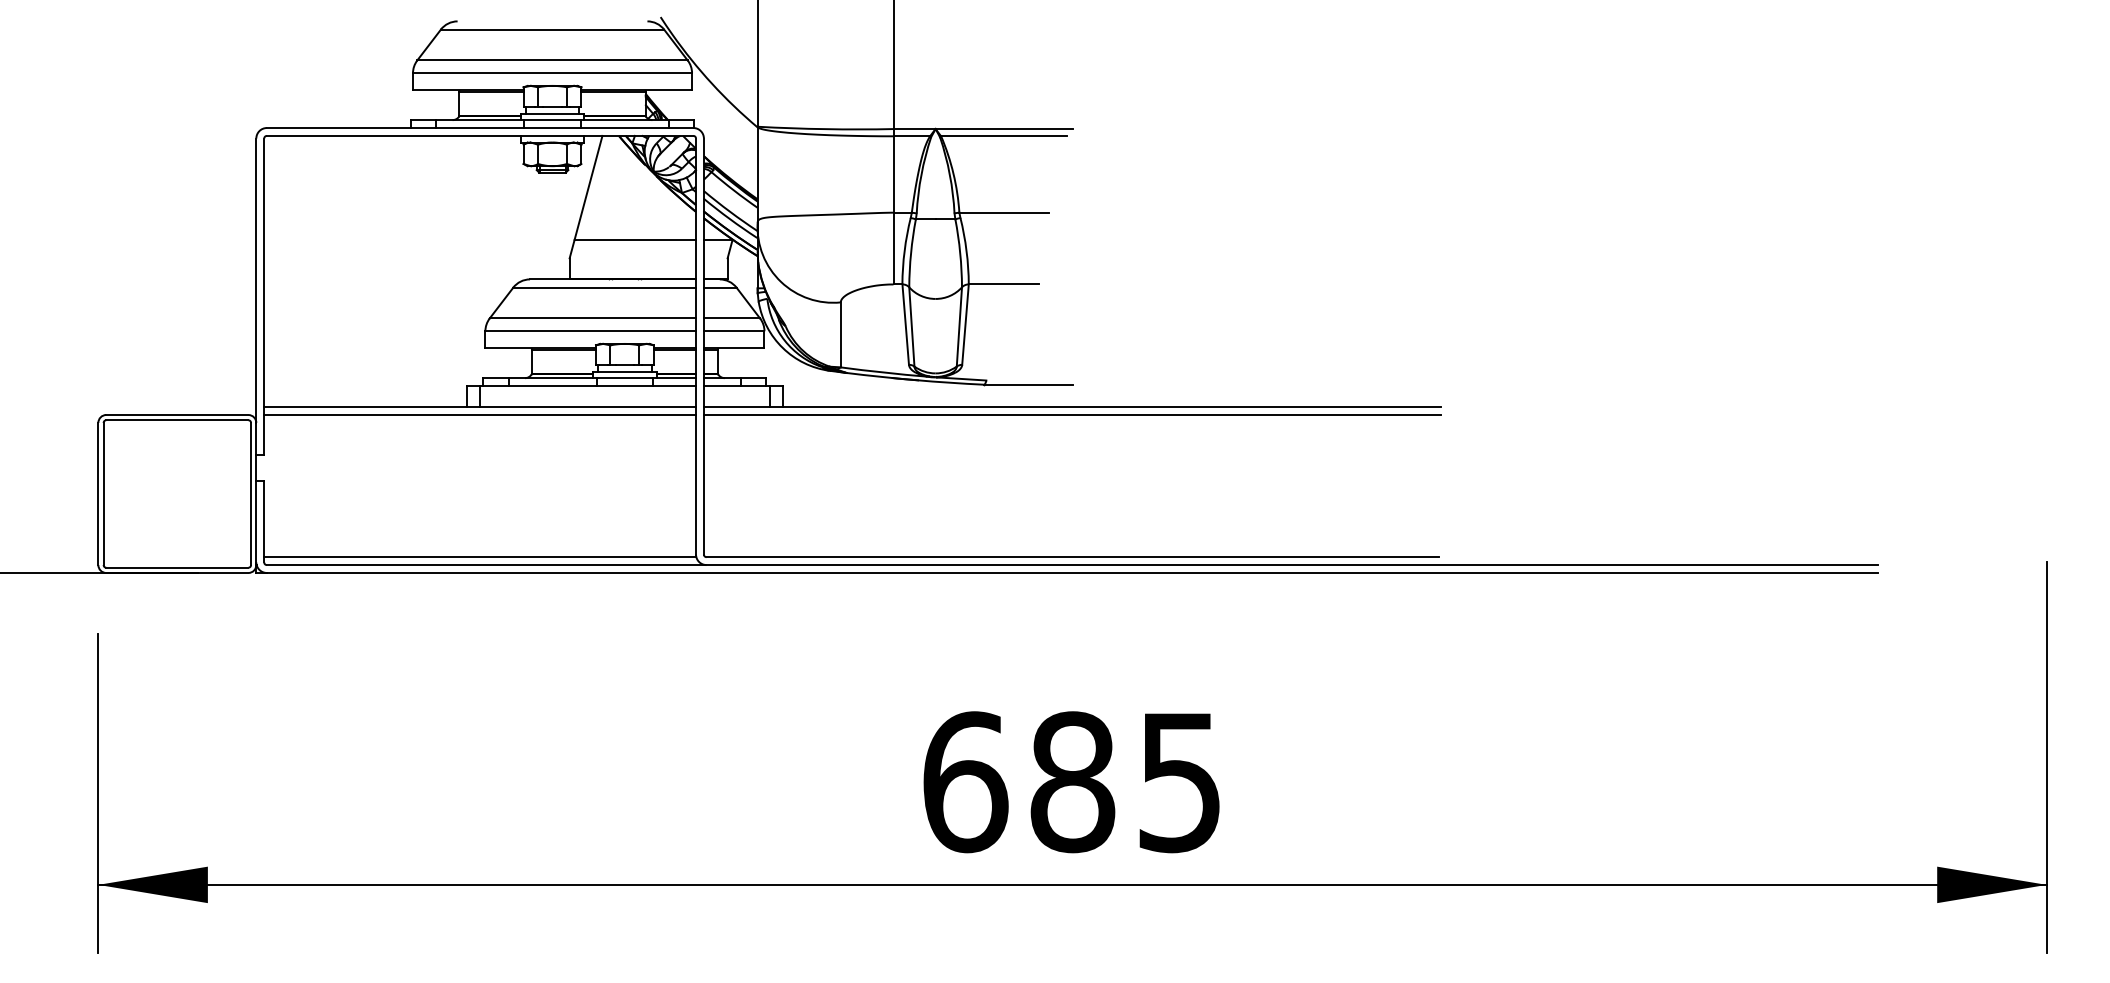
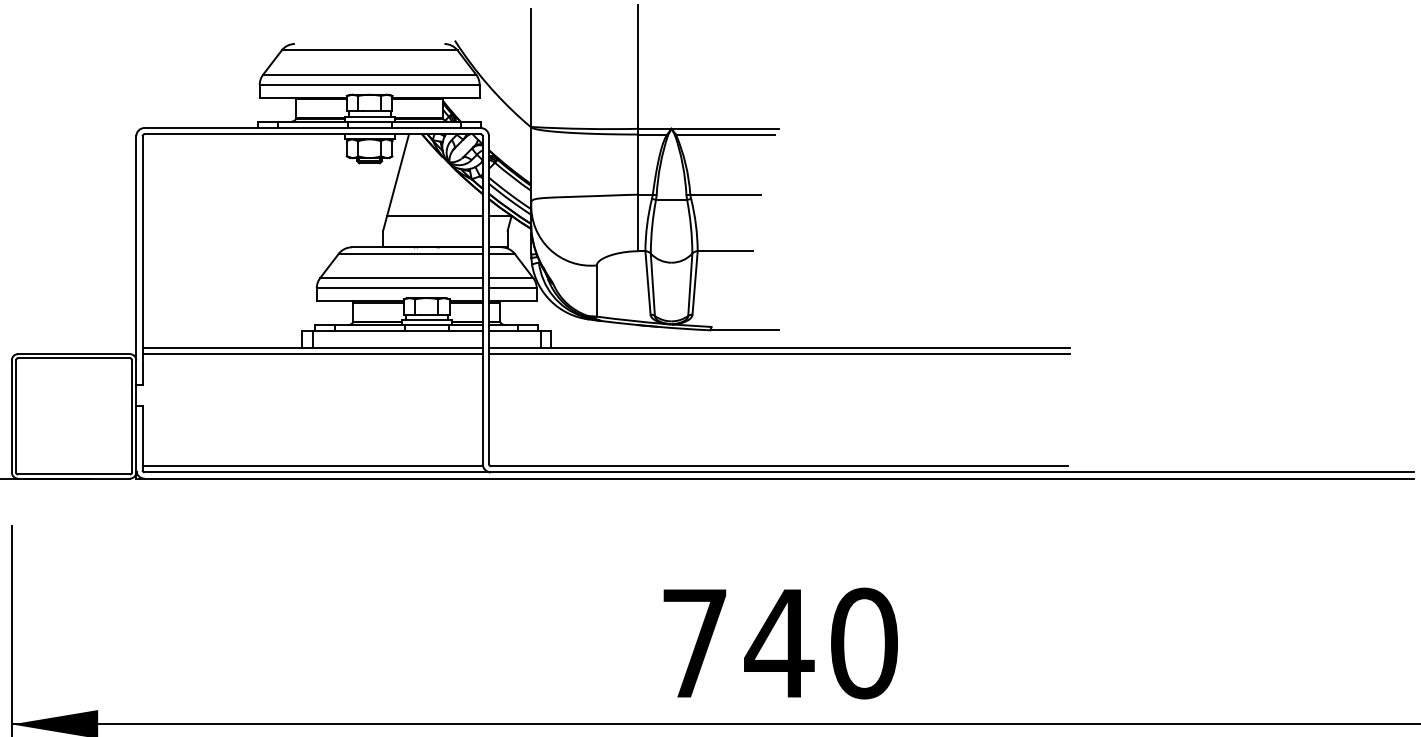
text: (1072, 782) -> (779, 643), 685 -> 740

